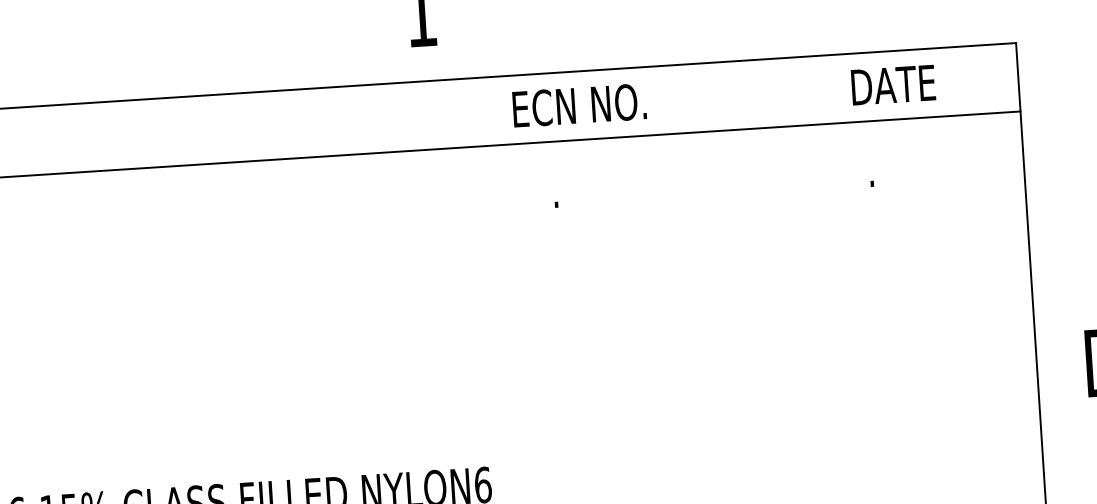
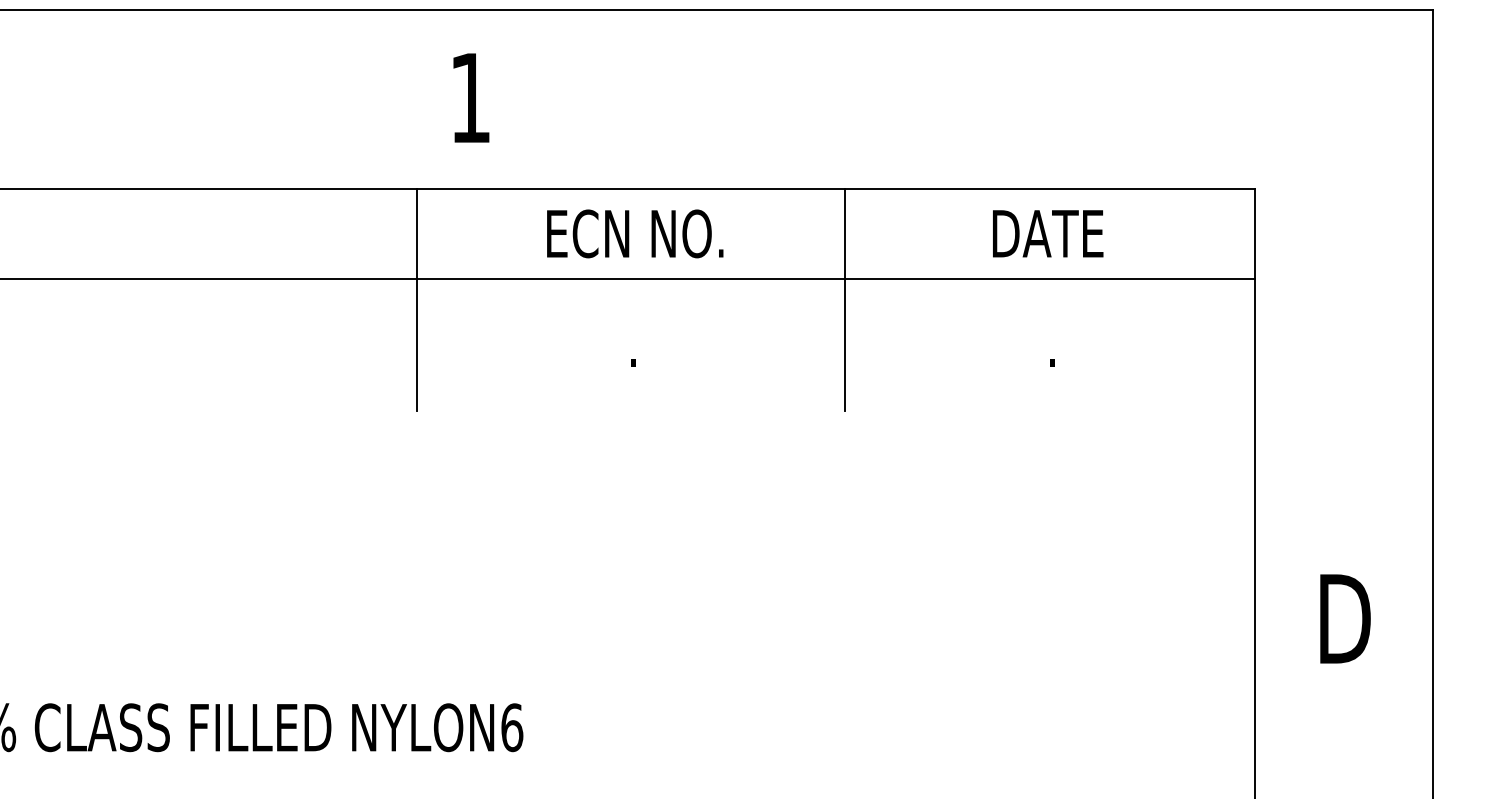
text: (893, 84) -> (1048, 233), moved
text: (579, 105) -> (635, 233), moved
line: (713, 146) -> (845, 299), added
line: (390, 167) -> (417, 299), added

